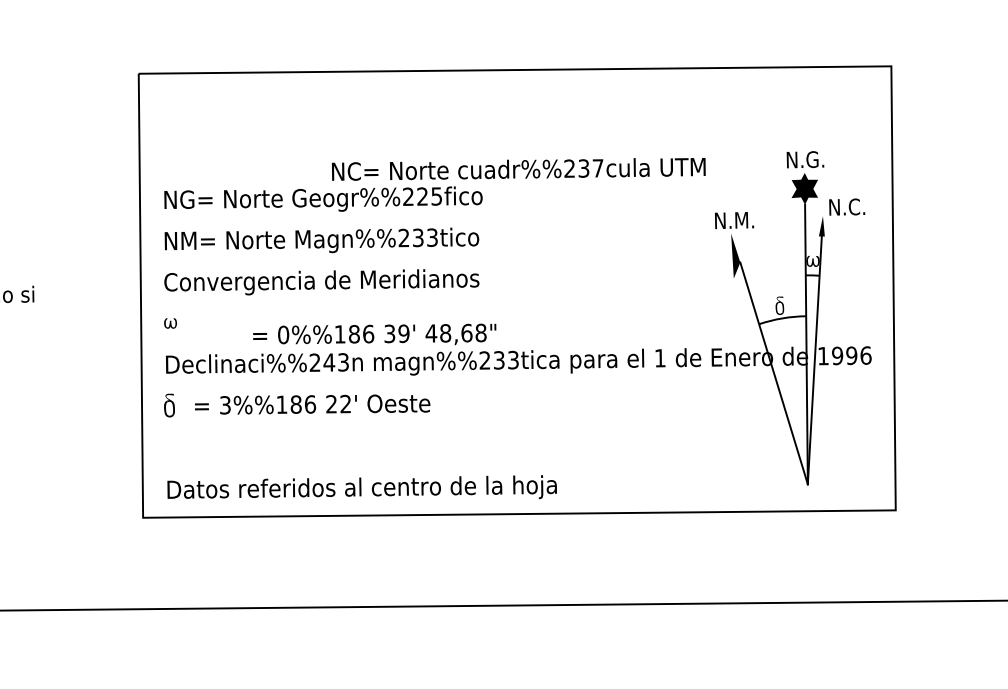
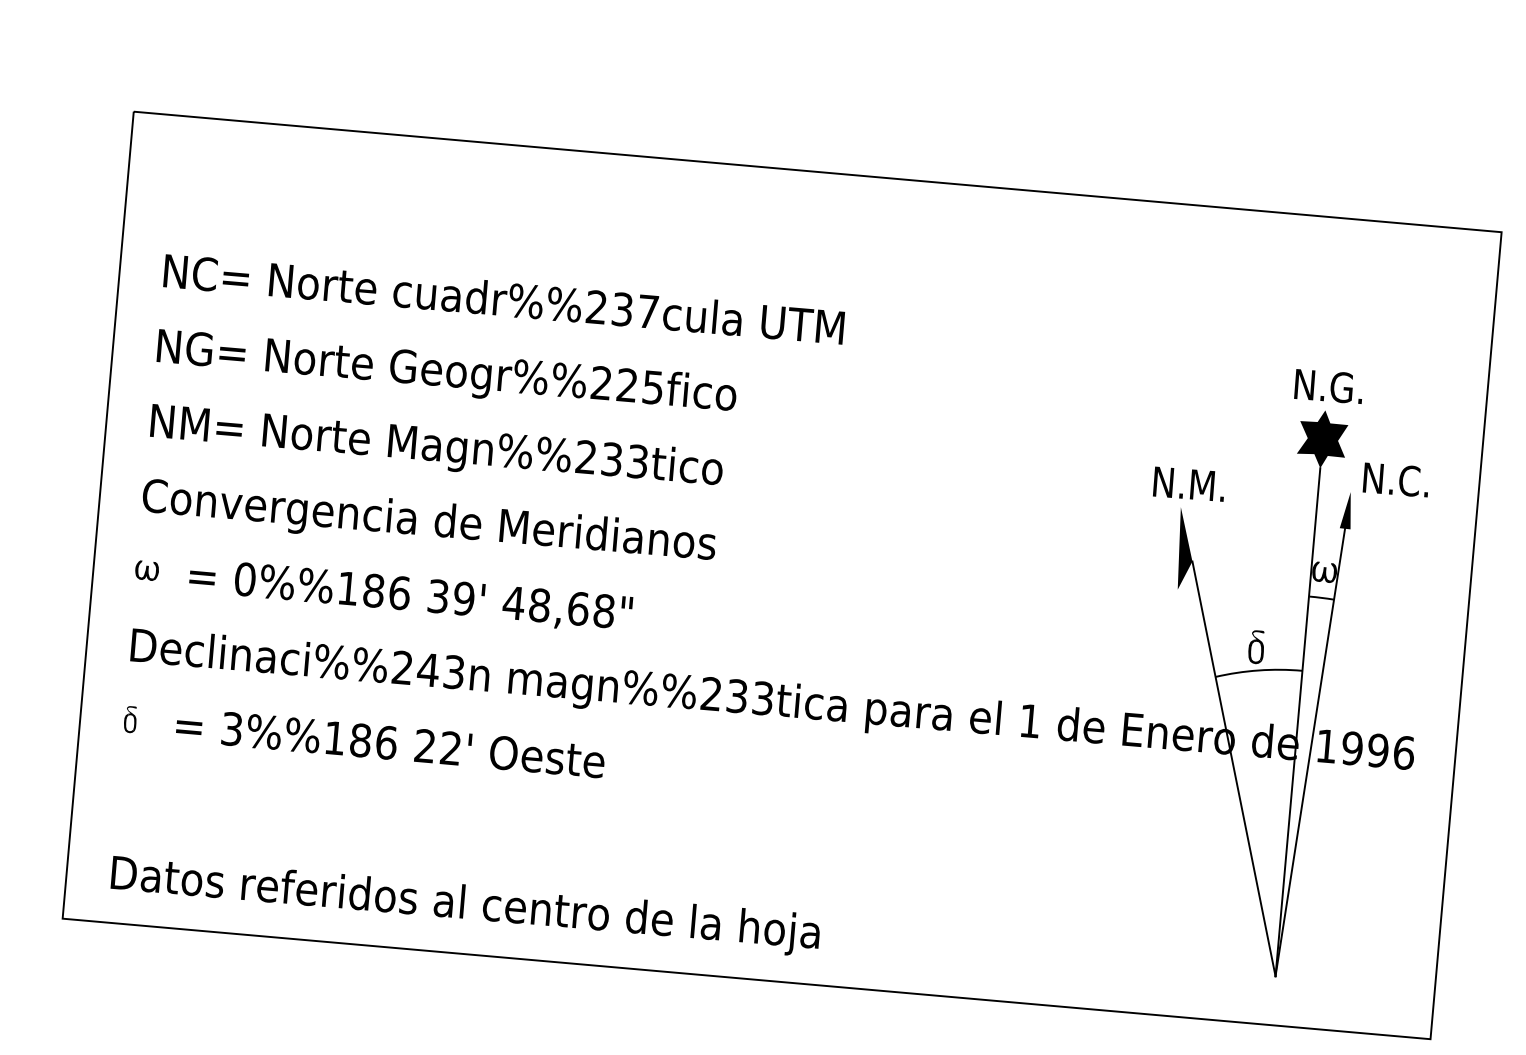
text: (518, 169) -> (503, 299), moved
text: (374, 334) -> (410, 594), moved
part: (169, 405) -> (130, 719), size x0.62

